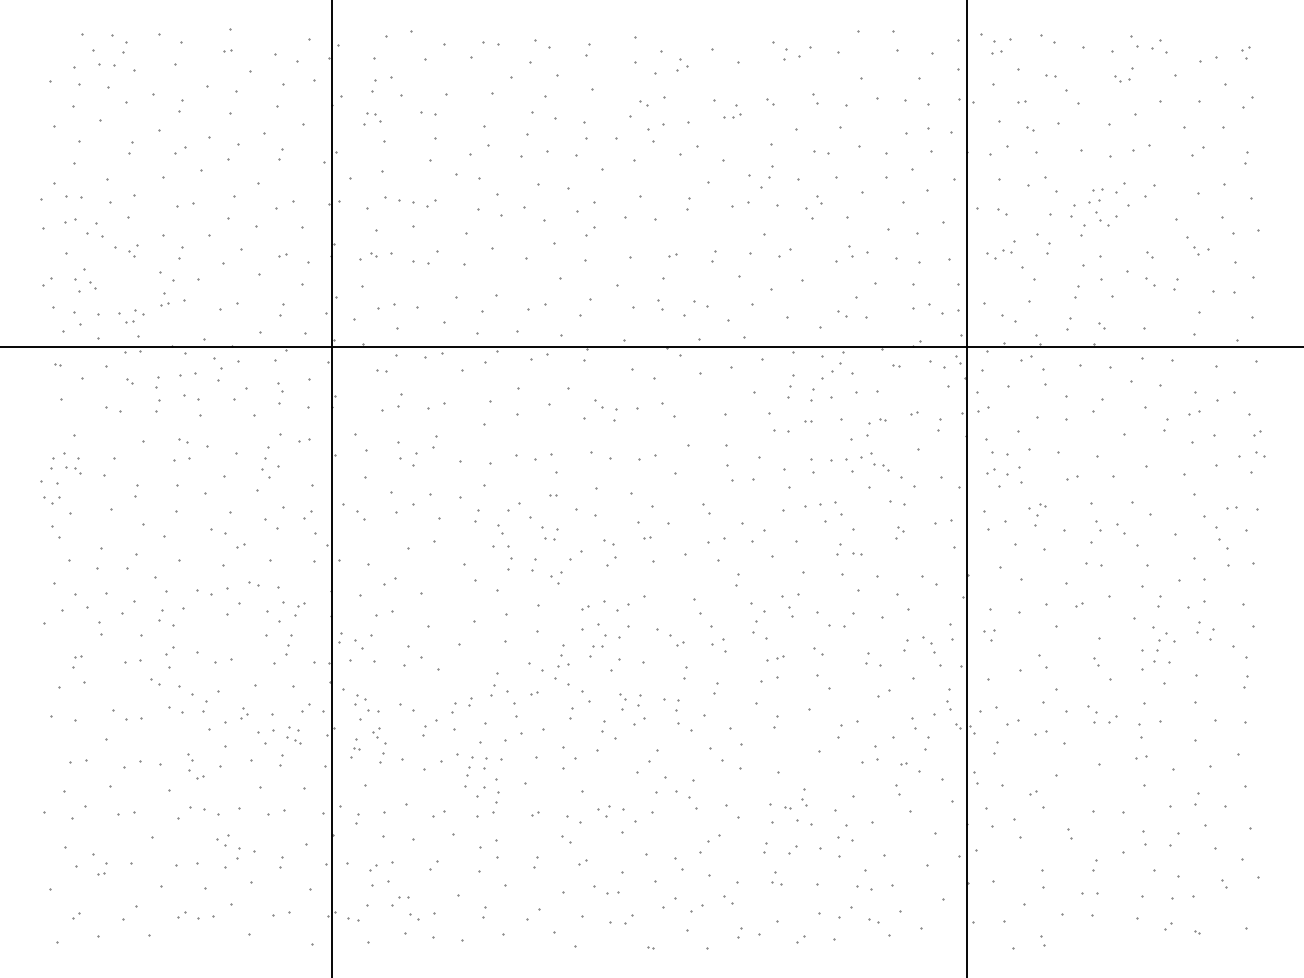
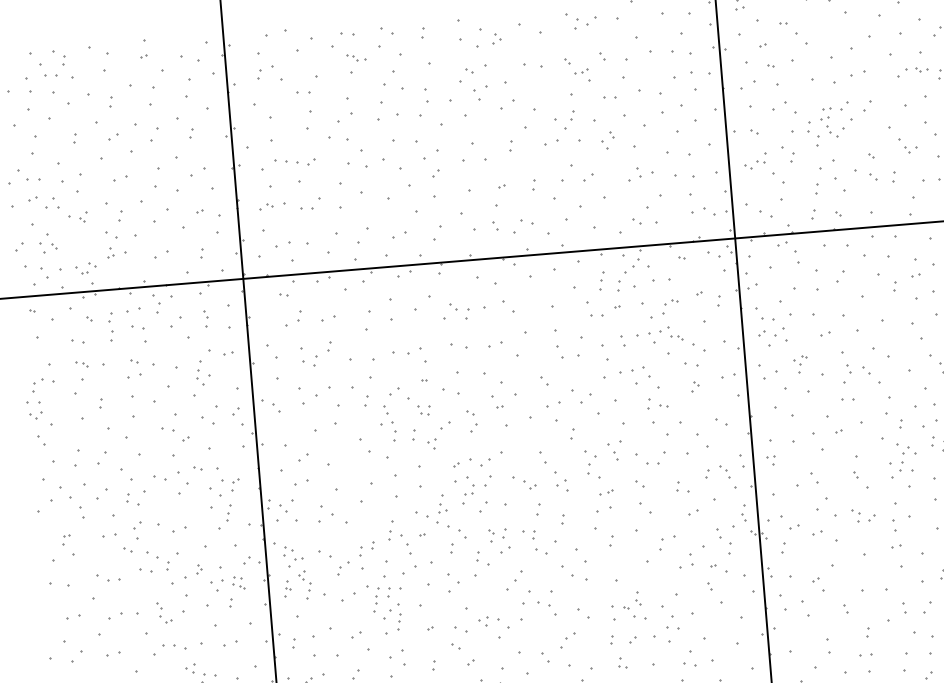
part: (1122, 78) -> (922, 69), moved
part: (732, 115) -> (580, 70), moved
part: (373, 117) -> (352, 58), moved
part: (73, 470) -> (81, 364), moved

